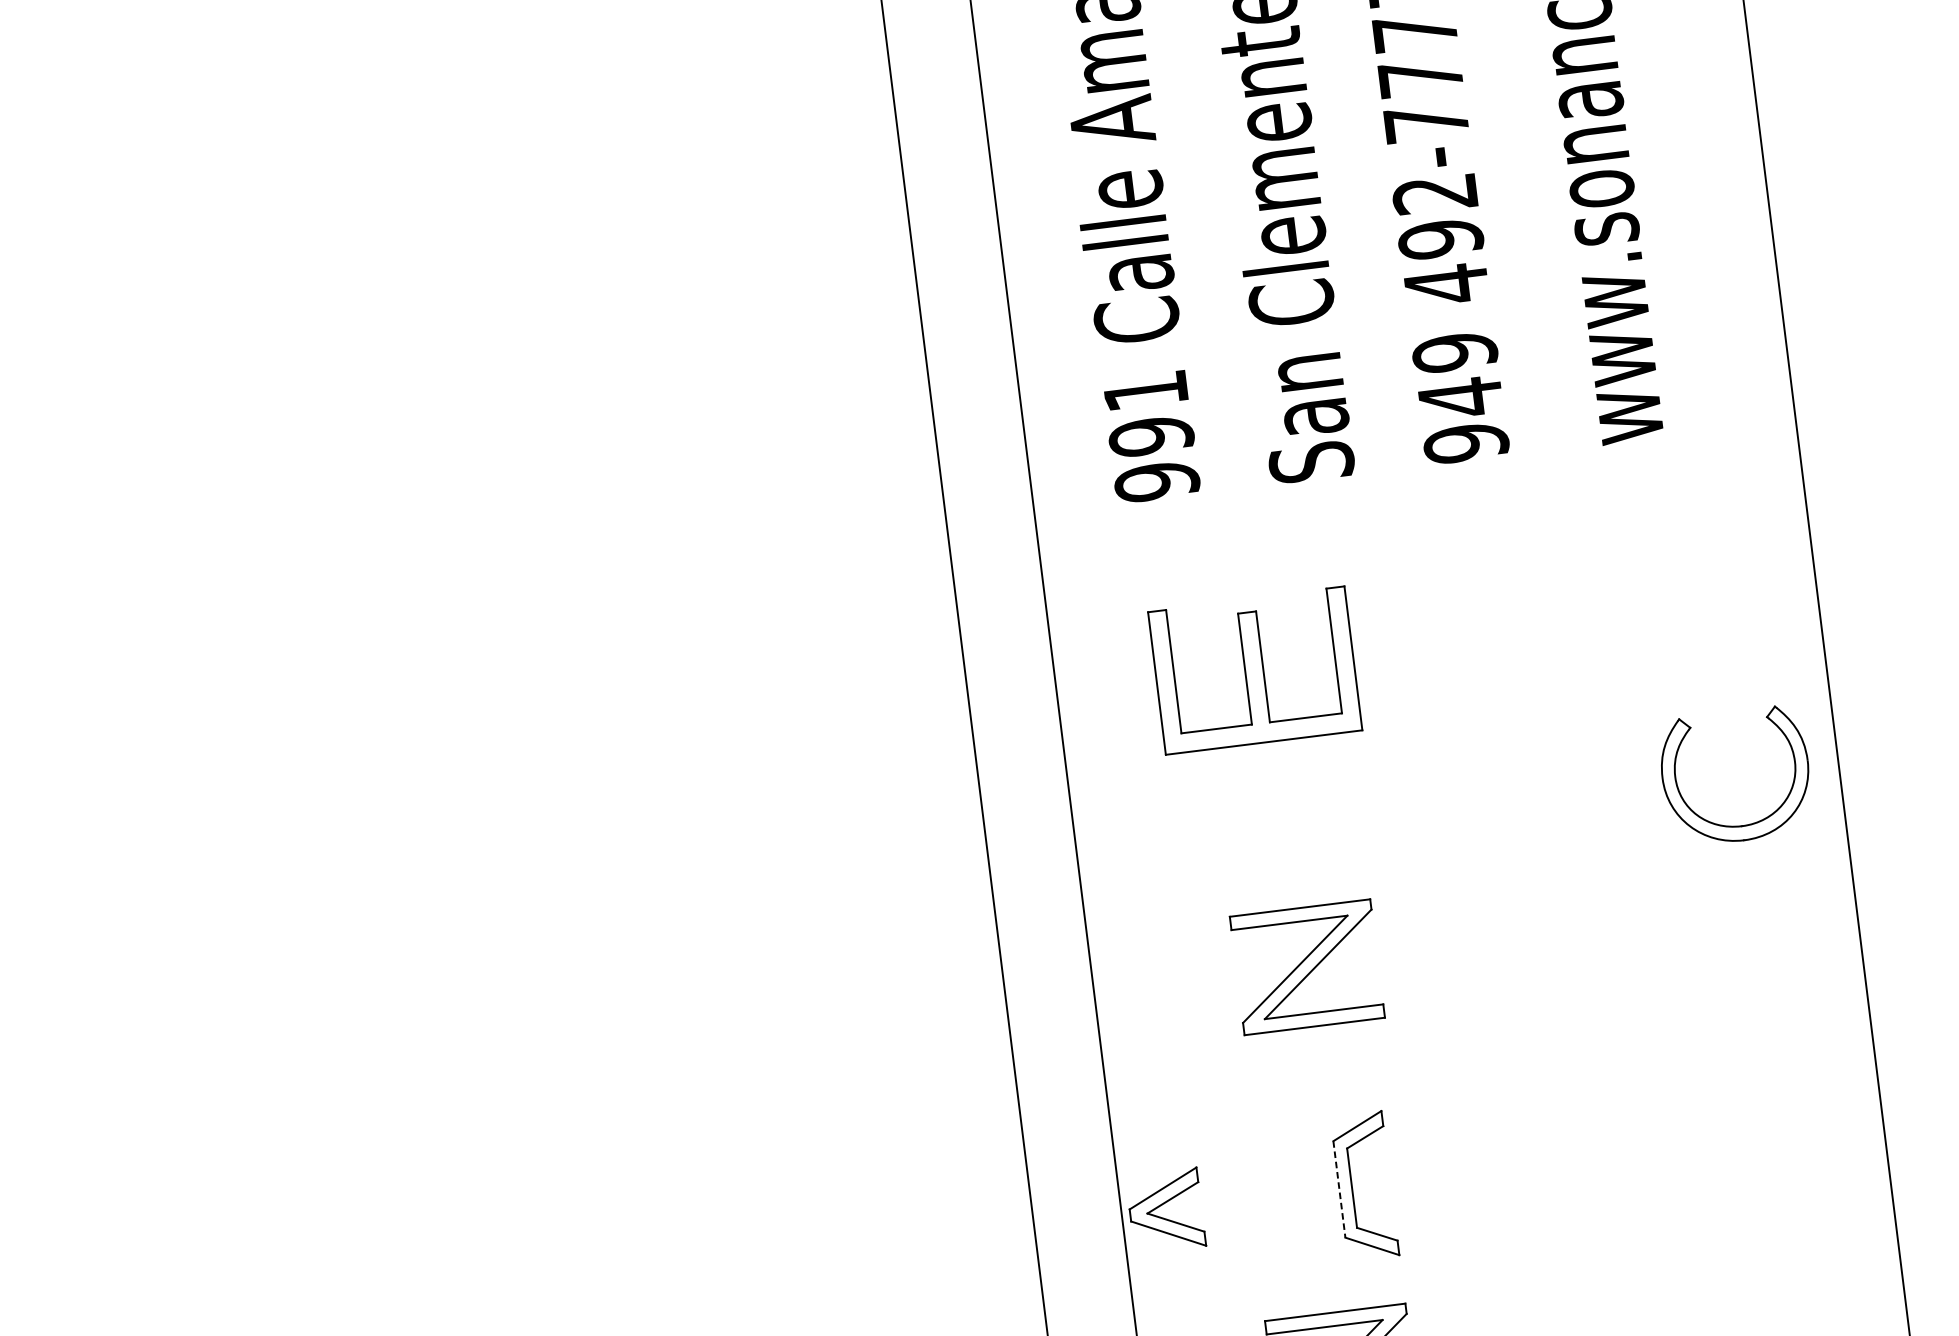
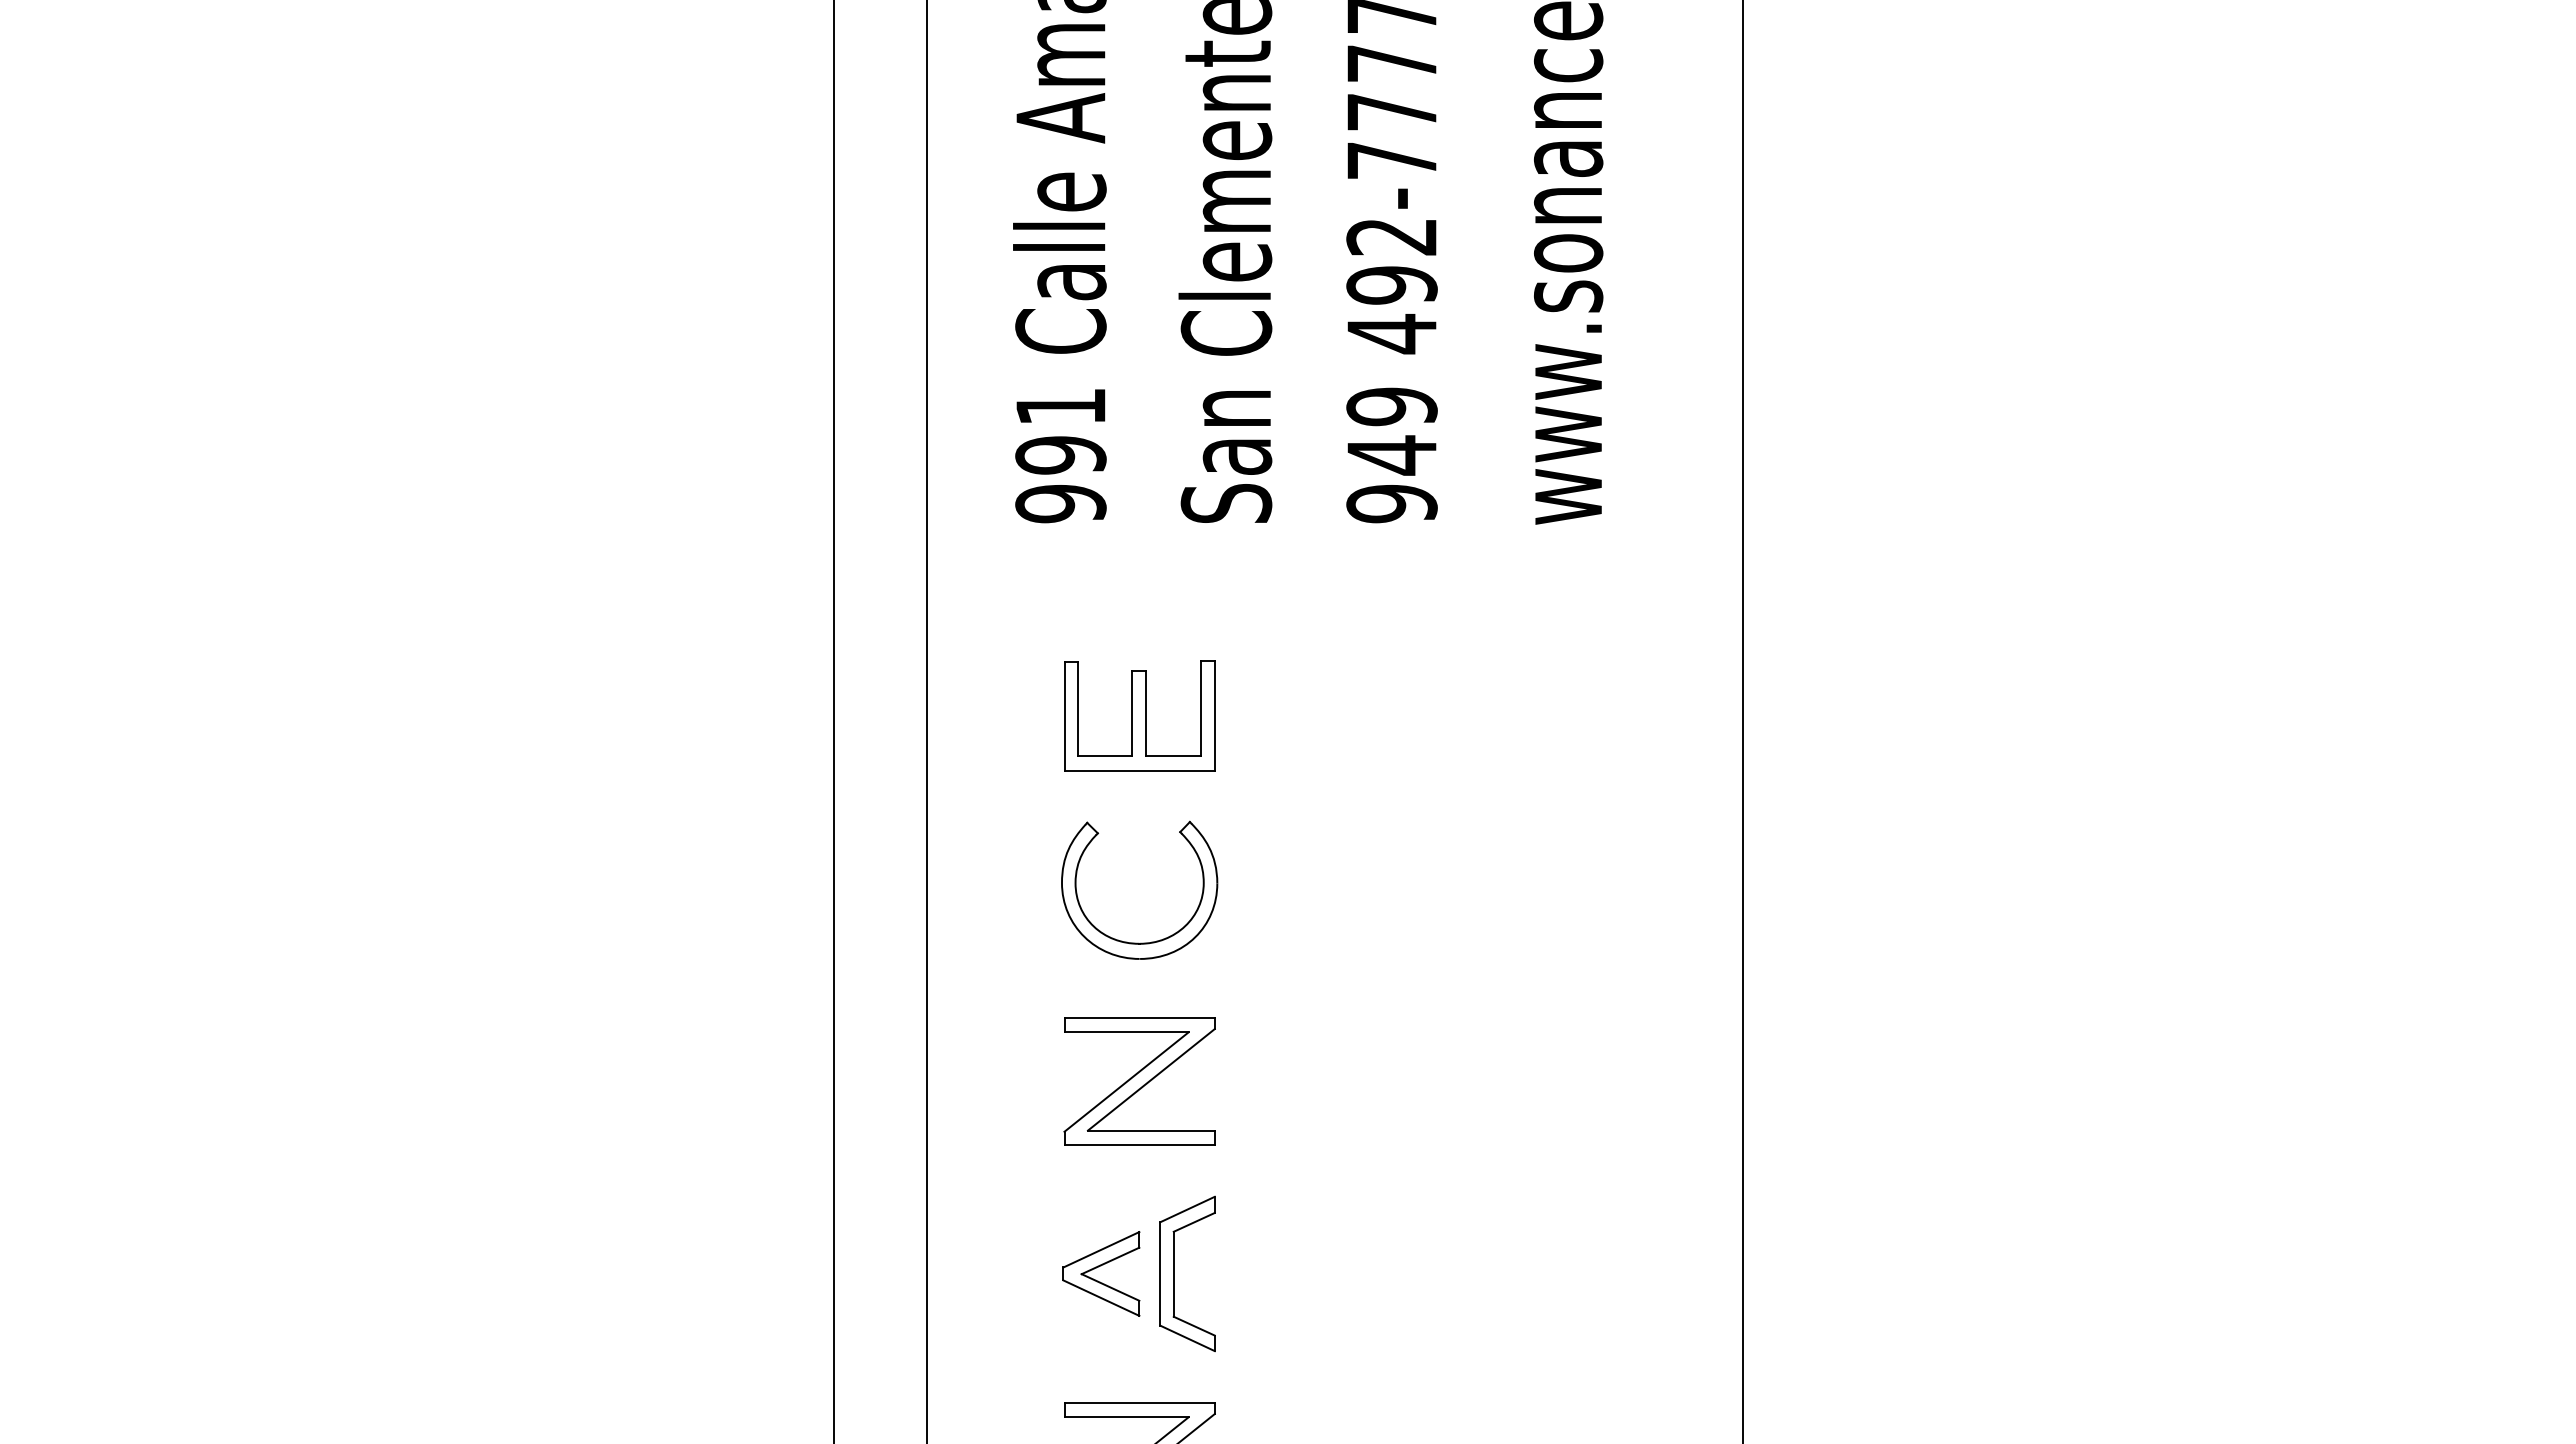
part: (1255, 670) -> (1139, 715), size x0.71
part: (1740, 825) -> (1138, 942), moved
part: (1307, 967) -> (1139, 1081), moved
line: (1339, 1188) -> (1160, 1273), dashed -> solid
part: (1162, 1205) -> (1098, 1267), moved

